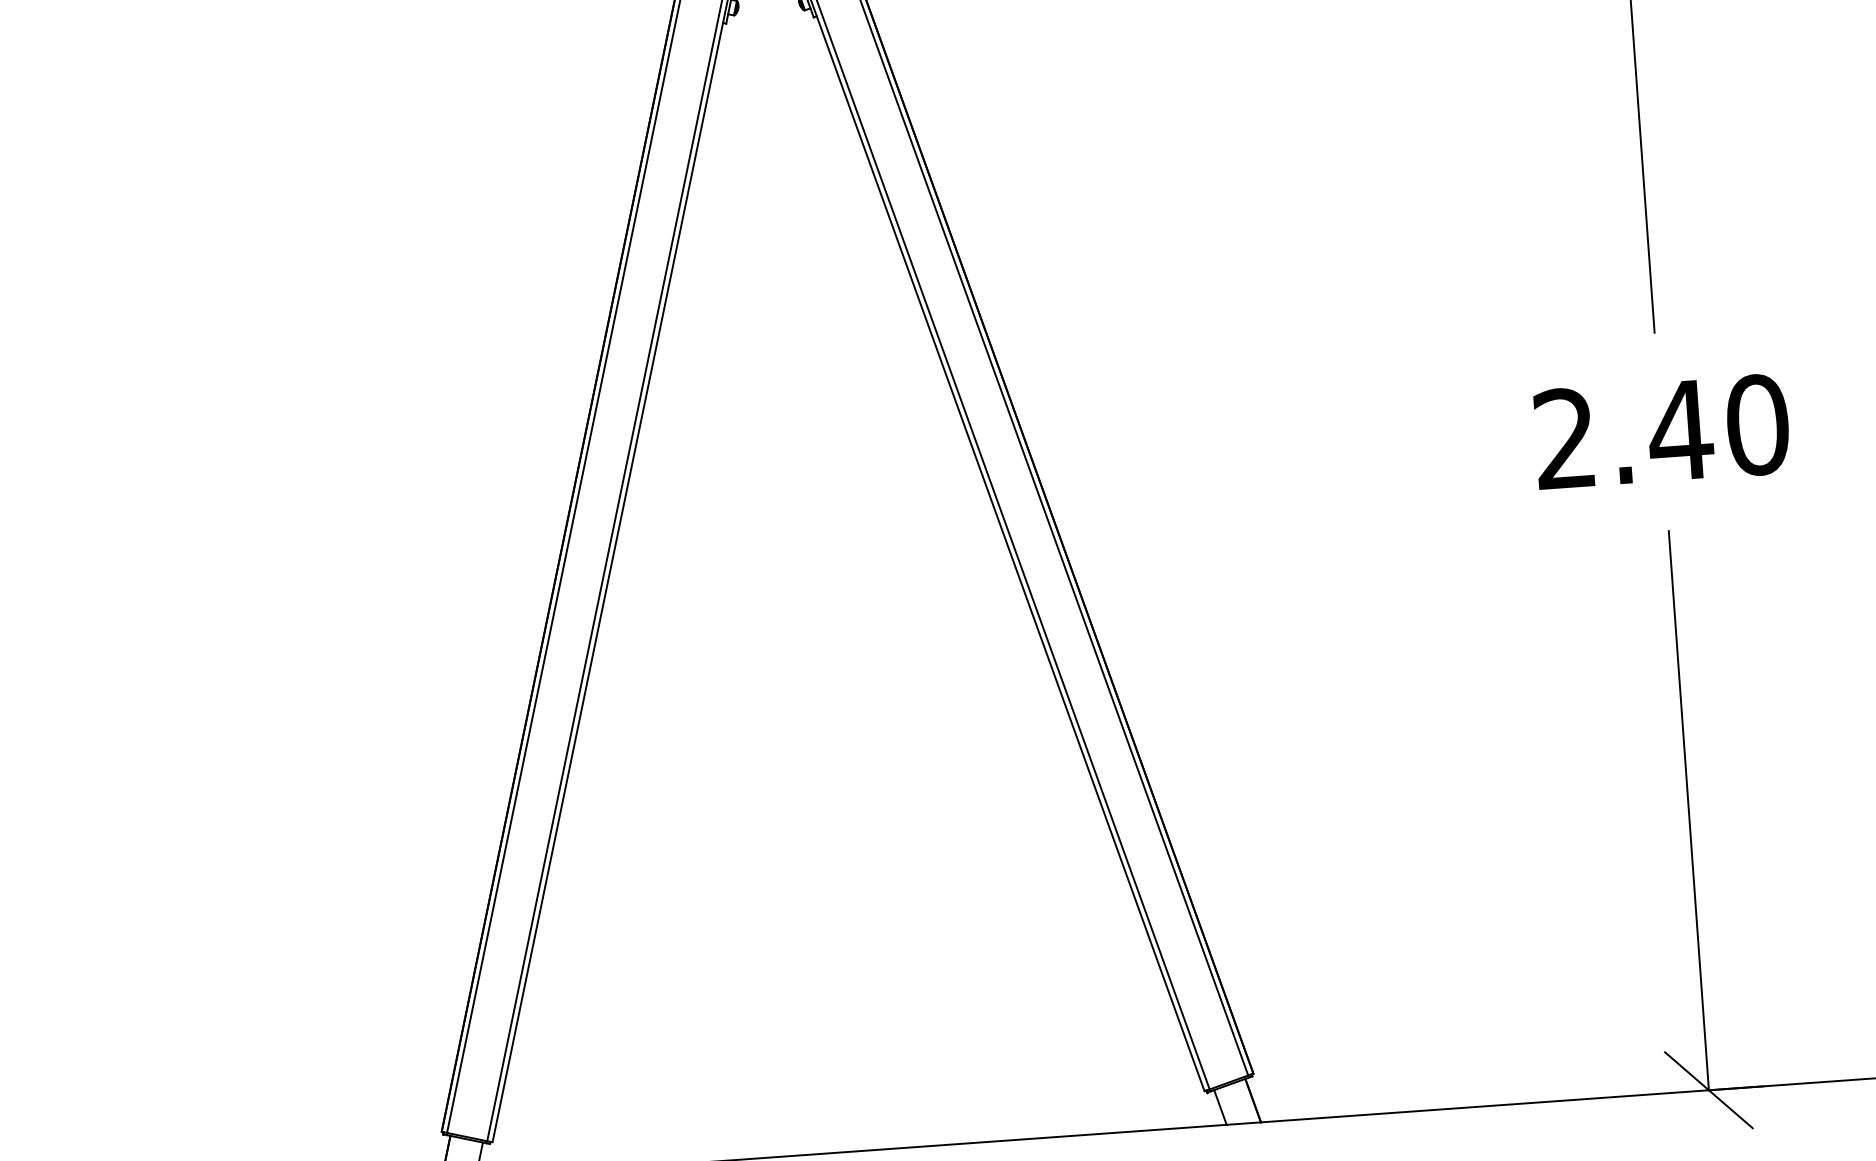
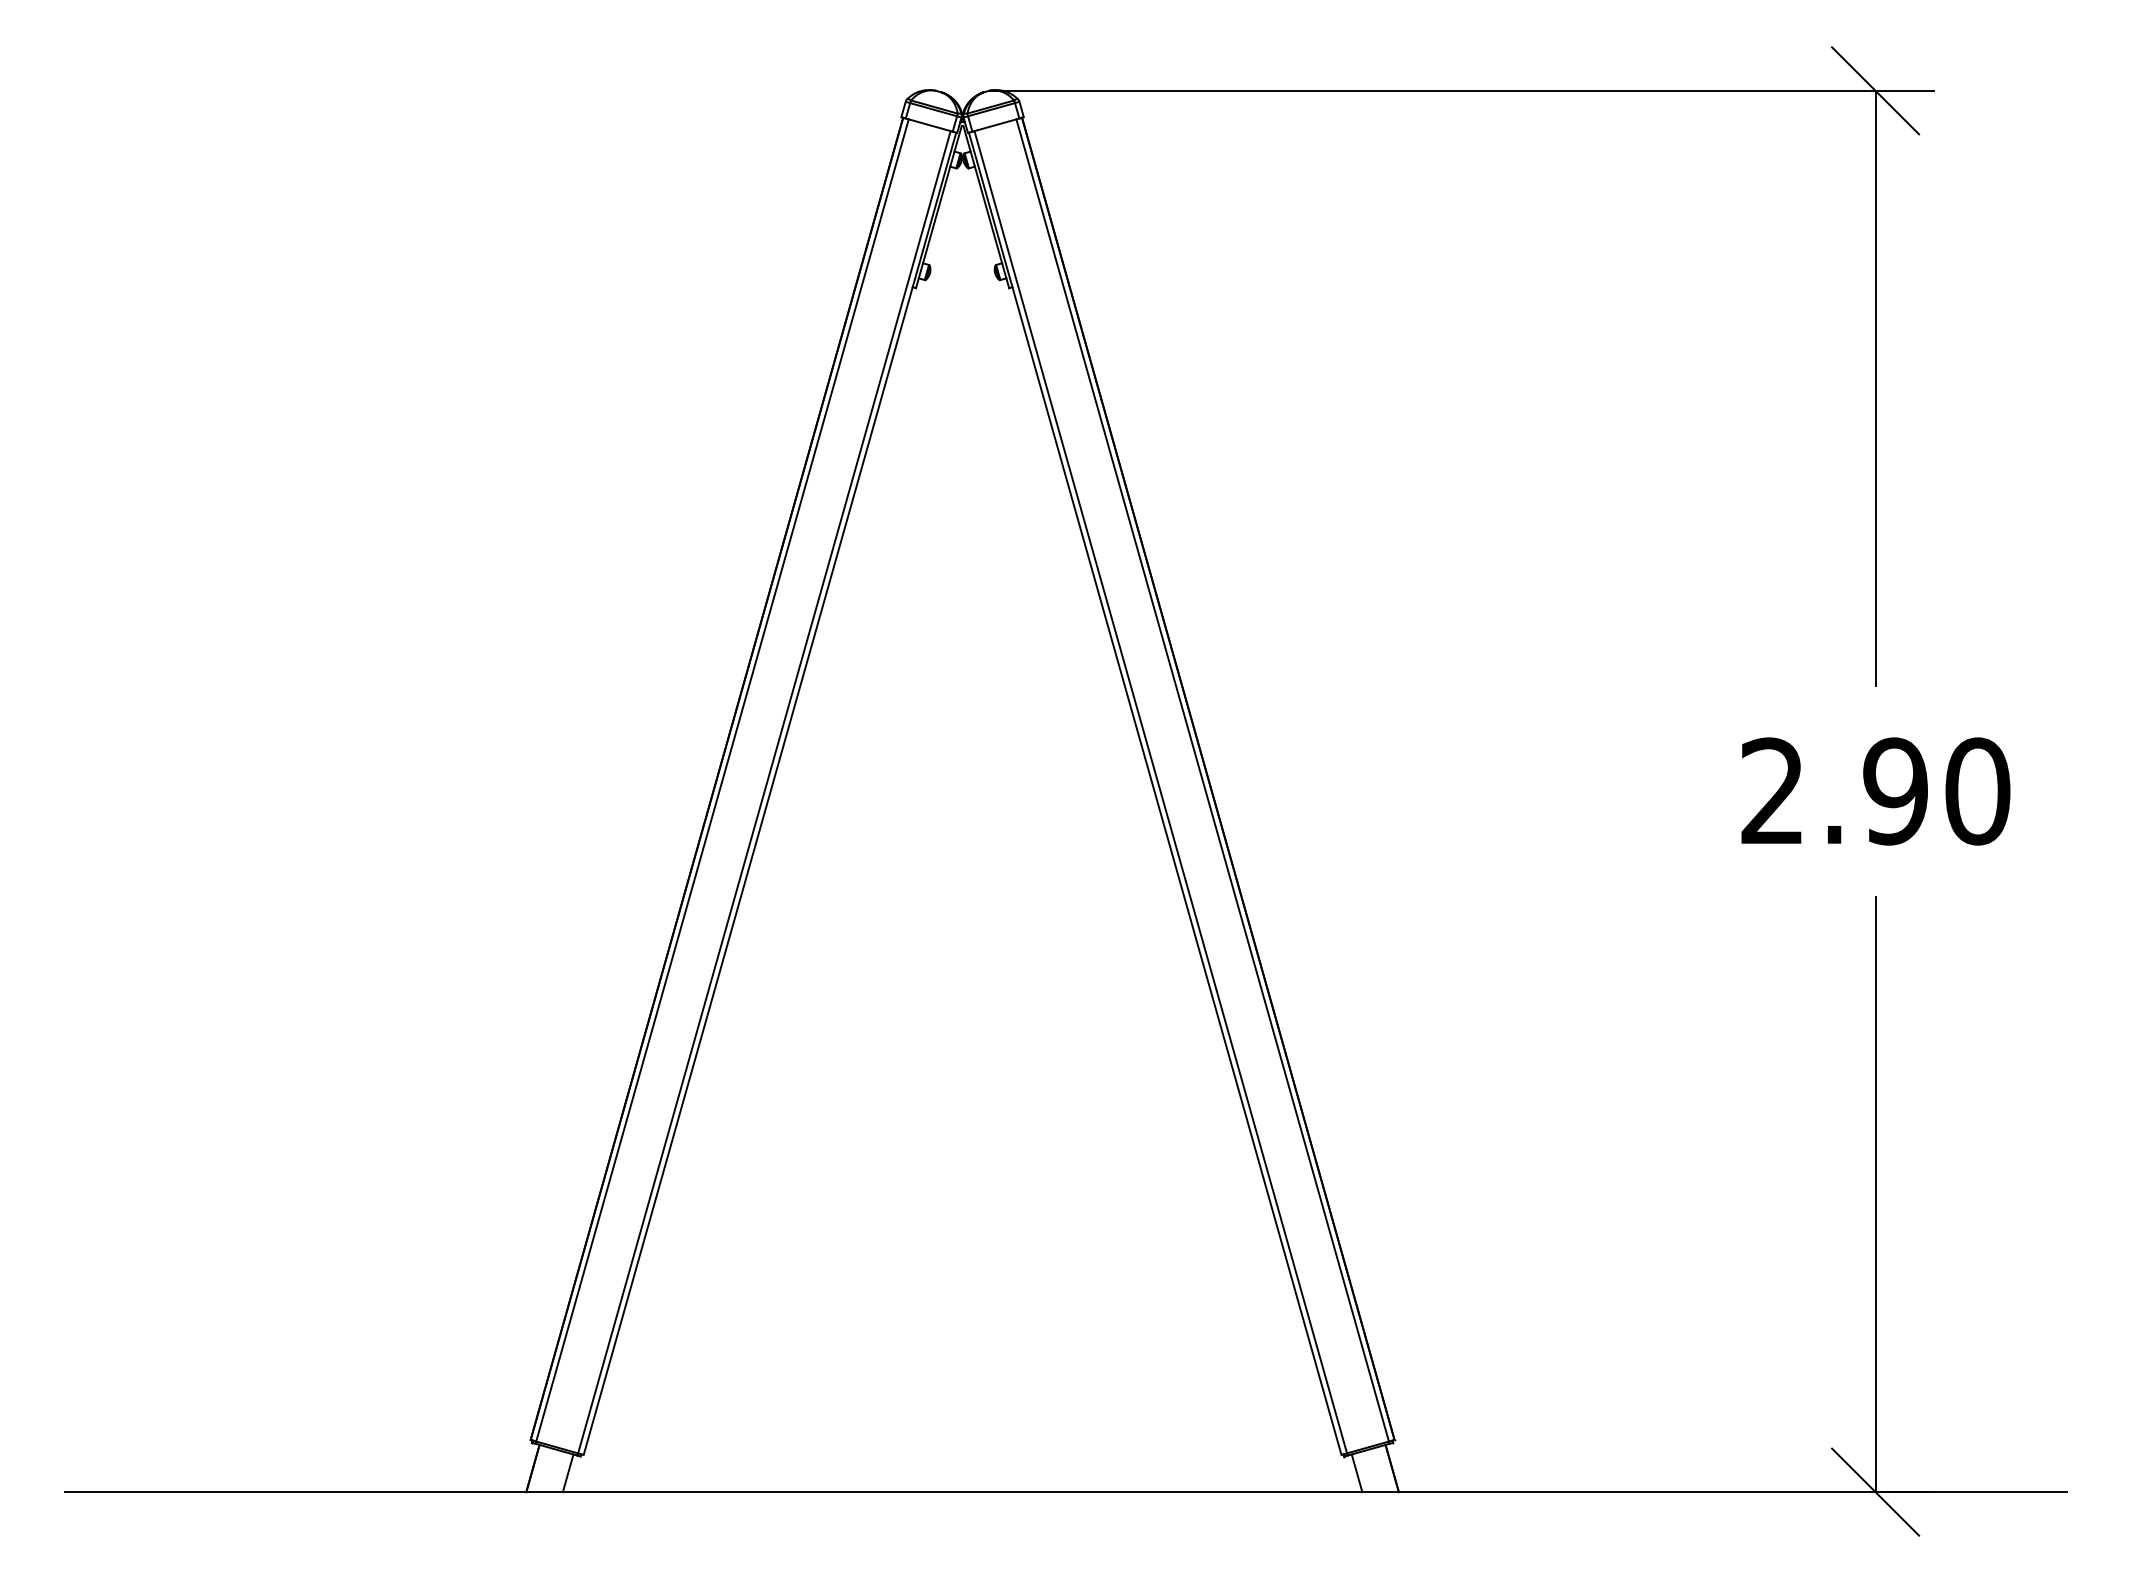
text: (1680, 430) -> (1895, 791), 2.40 -> 2.90

